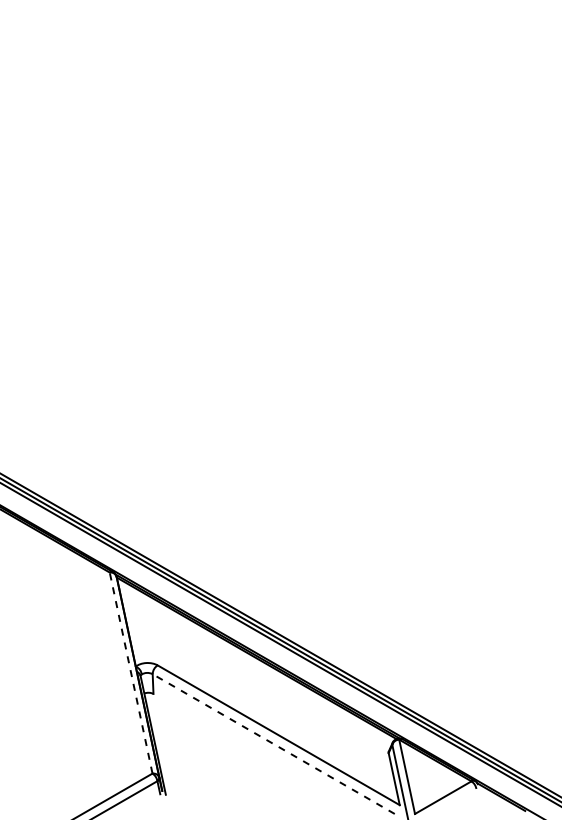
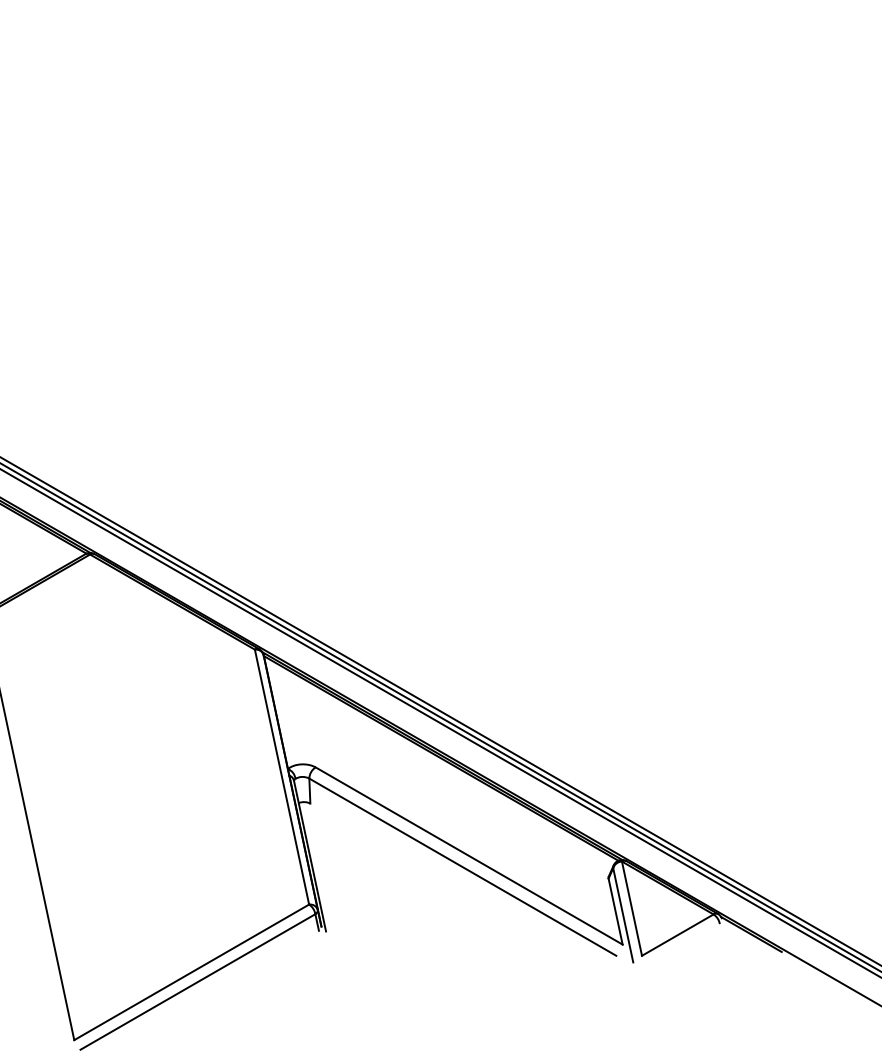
line: (130, 672) -> (281, 776), dashed -> solid
line: (273, 743) -> (462, 866), dashed -> solid

